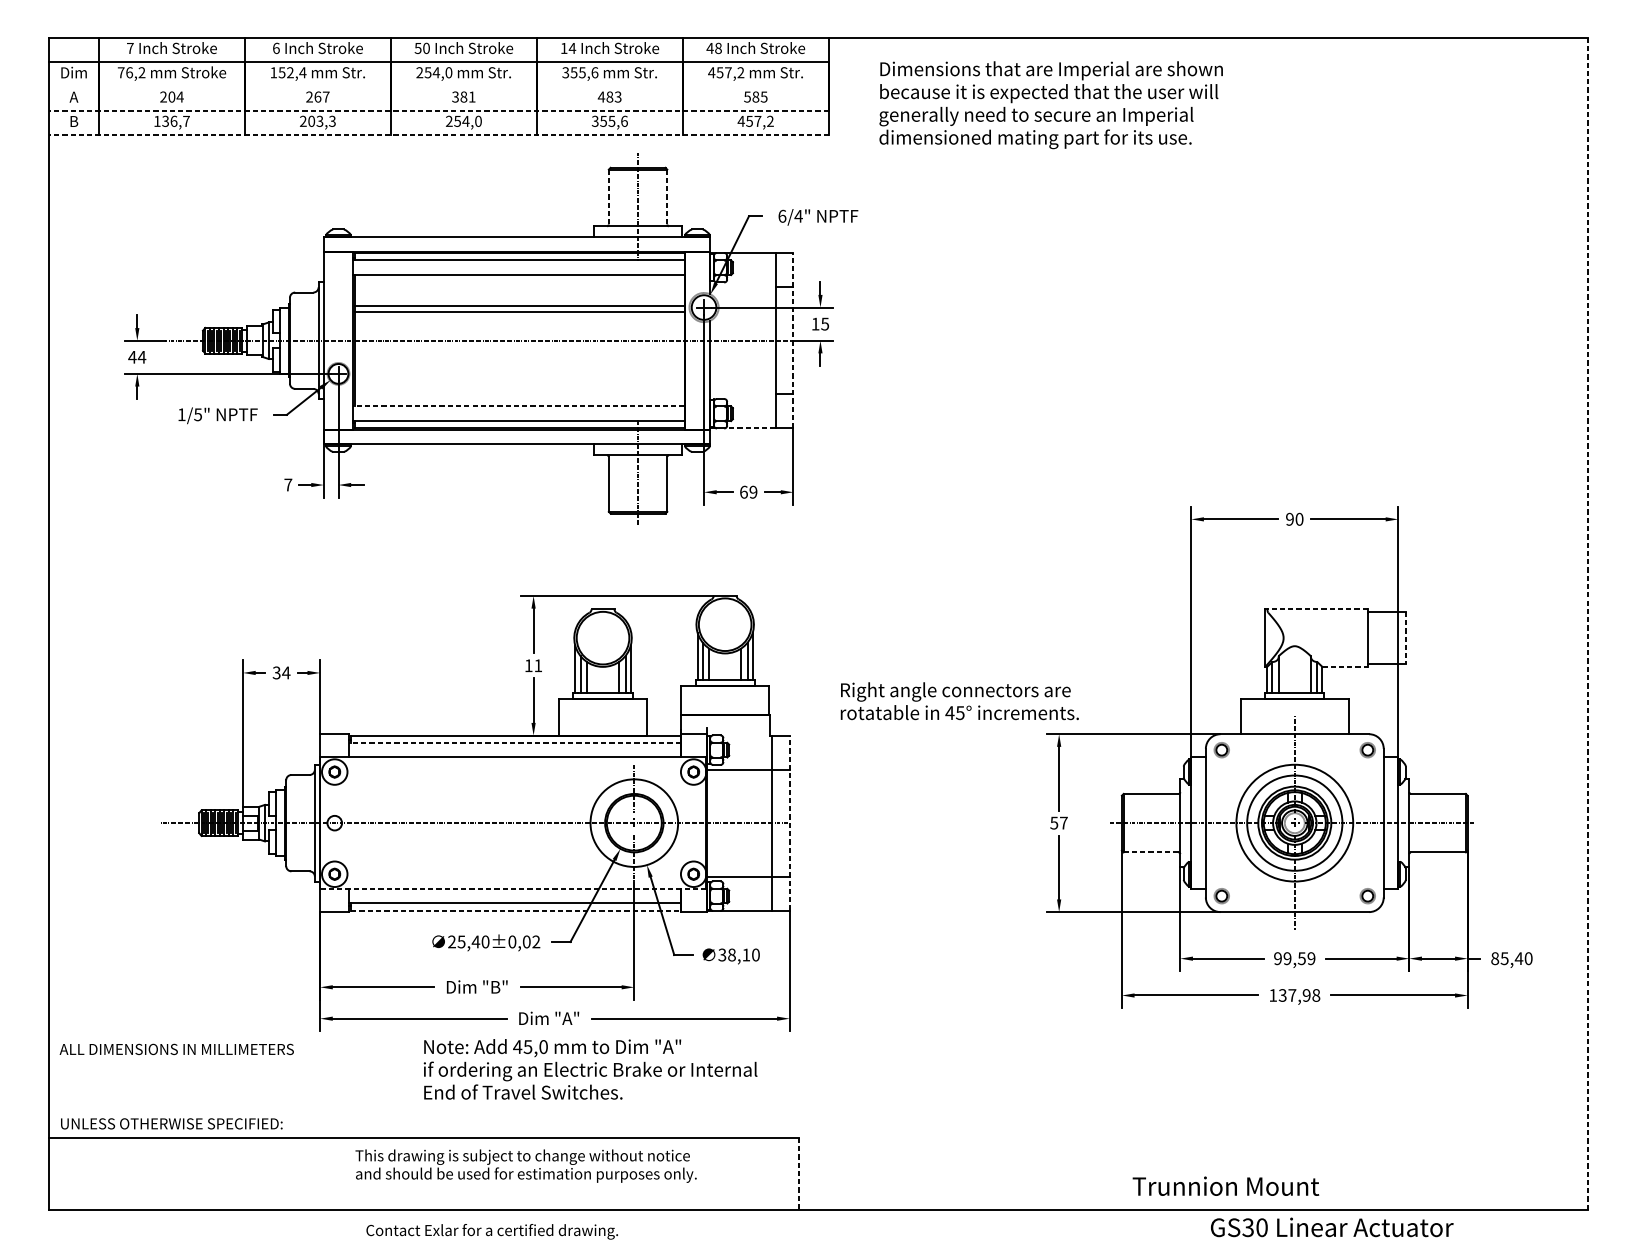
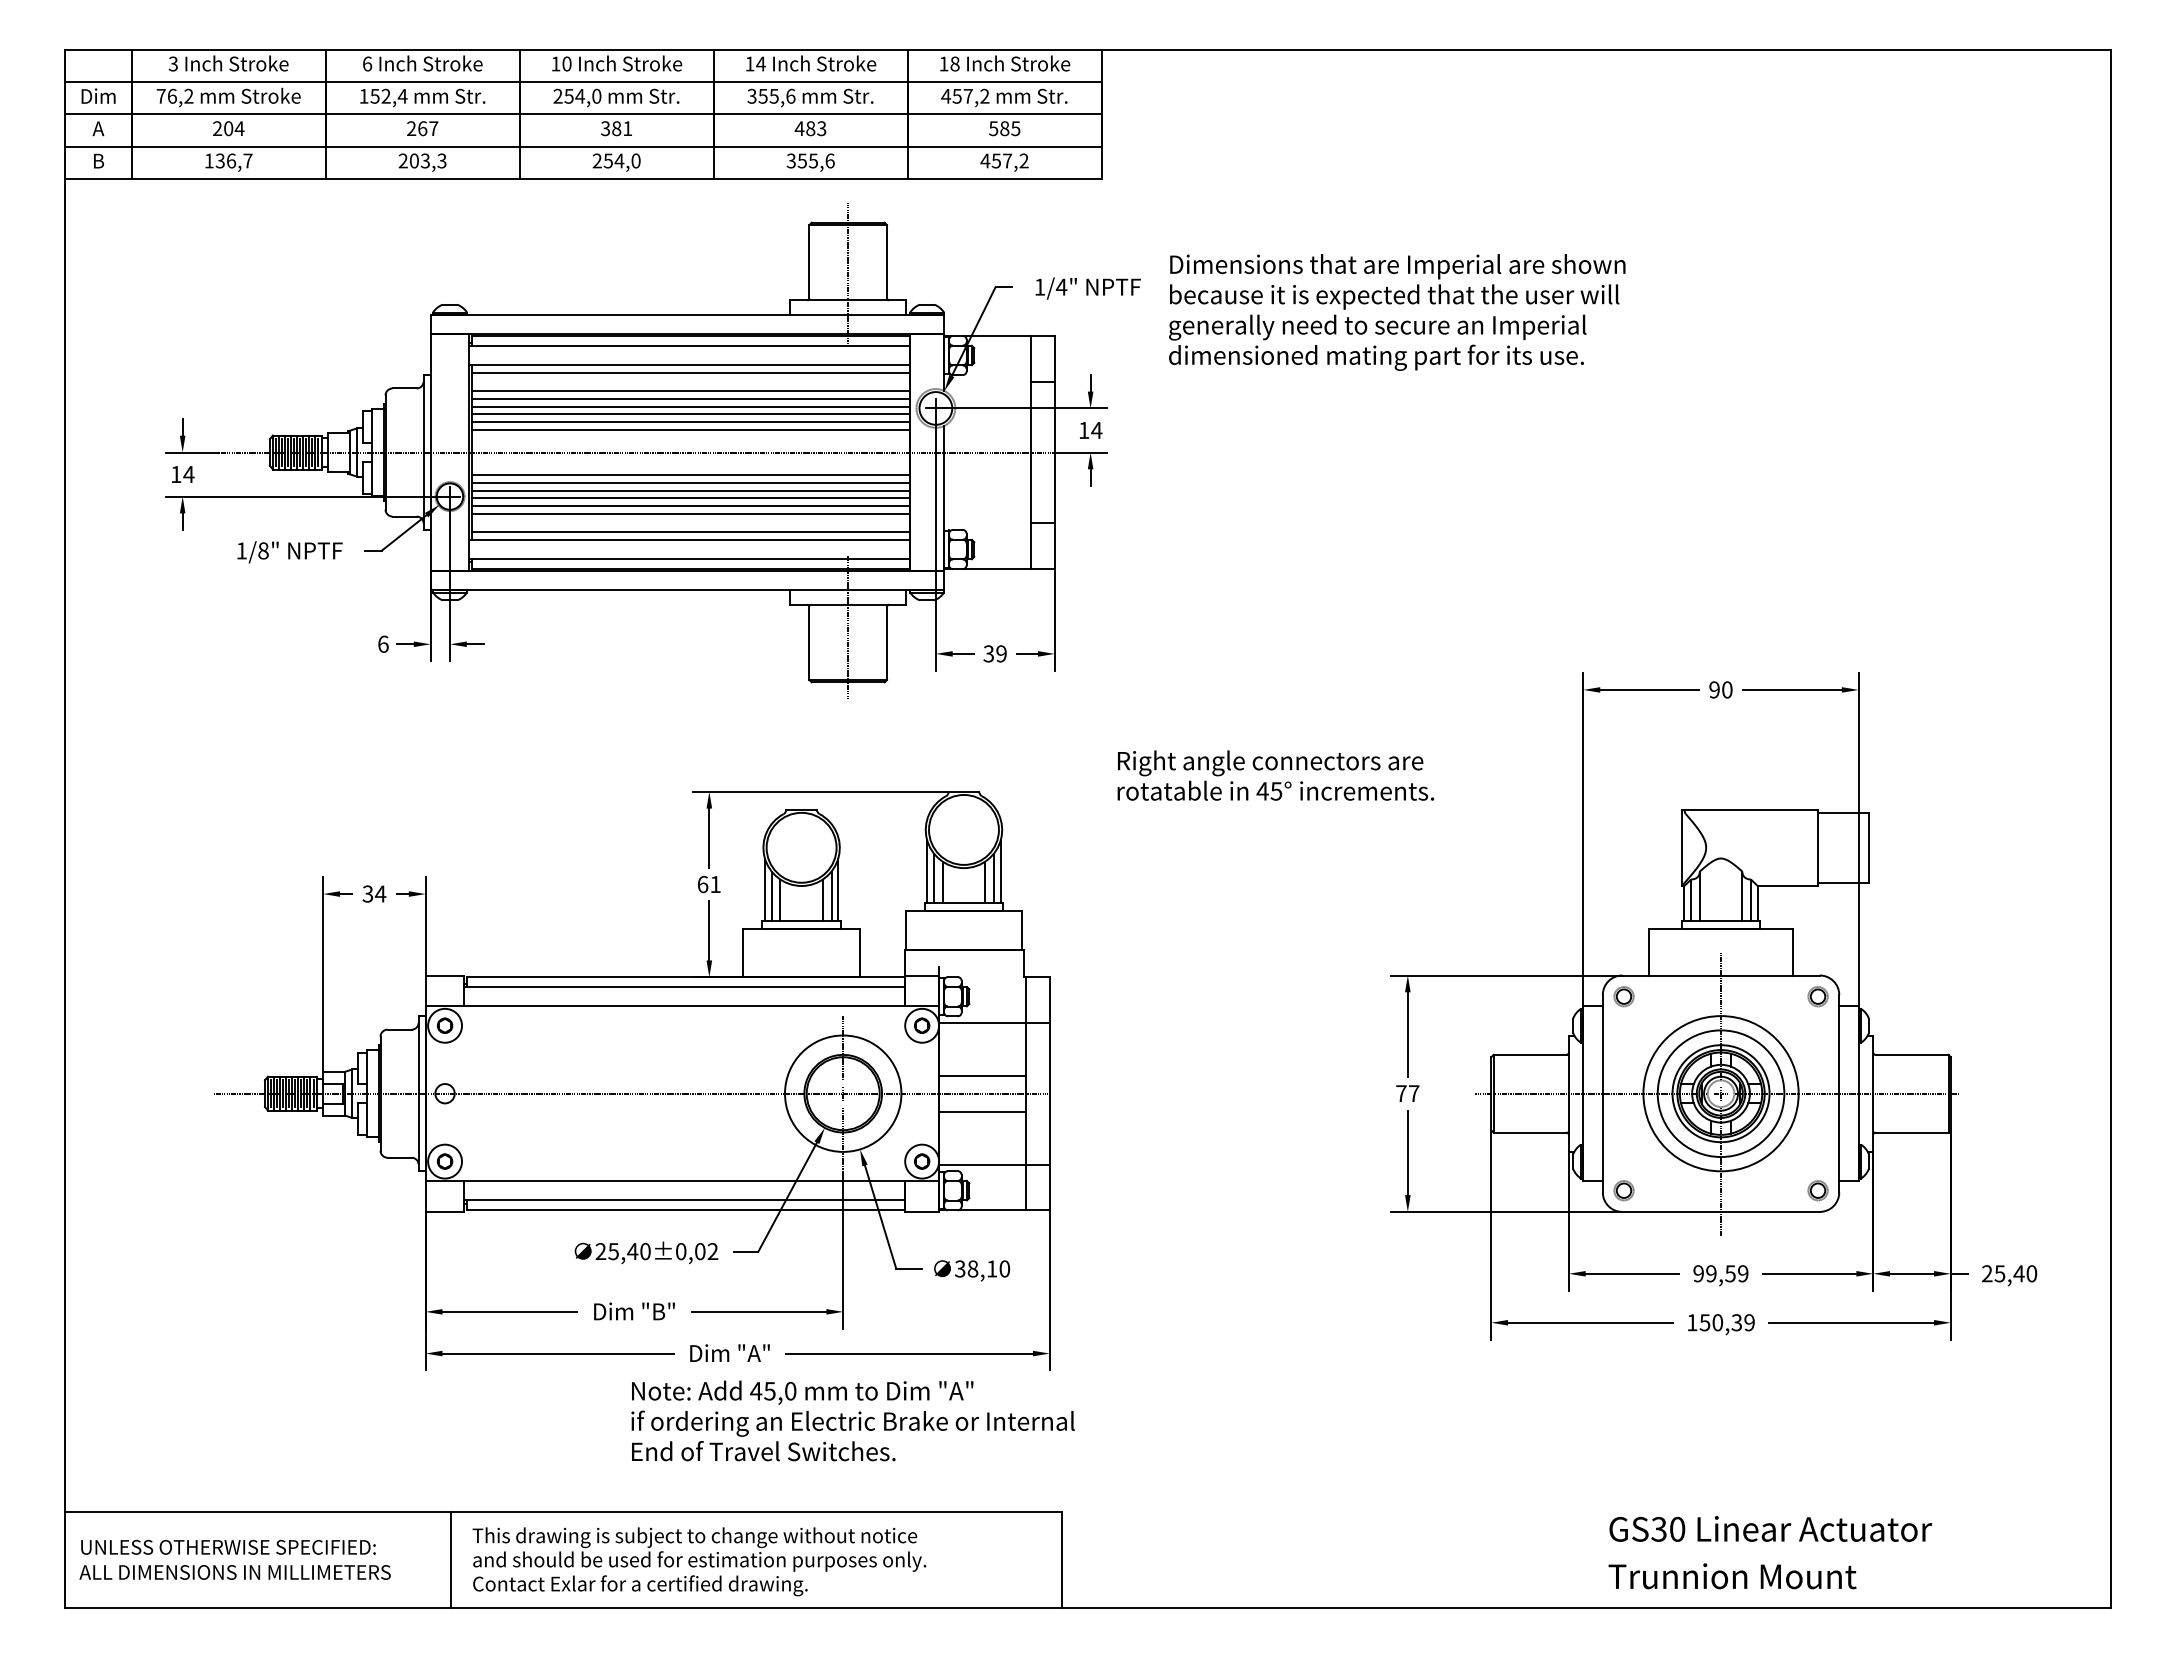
text: (129, 48) -> (172, 63), 7 -> 3
text: (417, 48) -> (555, 63), 50 -> 10
text: (709, 48) -> (943, 63), 48 -> 18
line: (438, 86) -> (583, 114), added
text: (1051, 105) -> (1397, 312), moved
line: (438, 110) -> (583, 146), dashed -> solid
line: (438, 135) -> (583, 179), dashed -> solid
line: (608, 197) -> (809, 261), dashed -> solid
line: (667, 197) -> (887, 261), dashed -> solid
text: (782, 215) -> (1040, 286), 6/4" -> 1/4"
line: (519, 281) -> (690, 373), added
line: (519, 294) -> (690, 391), added
line: (519, 300) -> (690, 398), added
line: (519, 317) -> (690, 421), added
line: (519, 323) -> (690, 429), added
text: (824, 324) -> (1096, 430), 15 -> 14
line: (793, 340) -> (1054, 452), dashed -> solid
text: (131, 357) -> (175, 474), 44 -> 14
line: (519, 358) -> (690, 475), added
line: (519, 364) -> (690, 483), added
line: (519, 369) -> (690, 490), added
line: (519, 375) -> (690, 498), added
line: (519, 381) -> (690, 506), added
line: (519, 386) -> (690, 513), added
line: (519, 400) -> (690, 532), added
line: (518, 406) -> (689, 539), dashed -> solid
text: (198, 414) -> (263, 550), 1/5" -> 1/8"
line: (750, 427) -> (997, 568), dashed -> solid
text: (288, 484) -> (383, 643), 7 -> 6
text: (743, 491) -> (988, 653), 69 -> 39
line: (1317, 609) -> (1751, 809), dashed -> solid
line: (1587, 624) -> (2110, 829), dashed -> solid
line: (1405, 637) -> (1868, 847), dashed -> solid
text: (529, 665) -> (703, 884), 11 -> 61
line: (1345, 667) -> (1788, 886), dashed -> solid
text: (959, 701) -> (1275, 775), moved
line: (514, 742) -> (684, 986), dashed -> solid
line: (739, 809) -> (982, 1075), added
line: (789, 823) -> (1049, 1093), dashed -> solid
text: (1054, 823) -> (1401, 1093), 57 -> 77
line: (739, 836) -> (982, 1111), added
line: (1150, 852) -> (1529, 1132), dashed -> solid
line: (513, 889) -> (682, 1181), dashed -> solid
line: (516, 911) -> (686, 1210), dashed -> solid
text: (1495, 958) -> (1987, 1273), 85,40 -> 25,40
text: (1299, 995) -> (1727, 1322), 137,98 -> 150,39
text: (176, 1049) -> (234, 1572), moved
text: (590, 1069) -> (852, 1420), moved
text: (171, 1123) -> (228, 1546), moved
line: (338, 1173) -> (450, 1559), added
line: (799, 1174) -> (1062, 1560), dashed -> solid
text: (1225, 1186) -> (1732, 1576), moved
text: (1332, 1227) -> (1770, 1528), moved
text: (492, 1231) -> (640, 1585), moved

